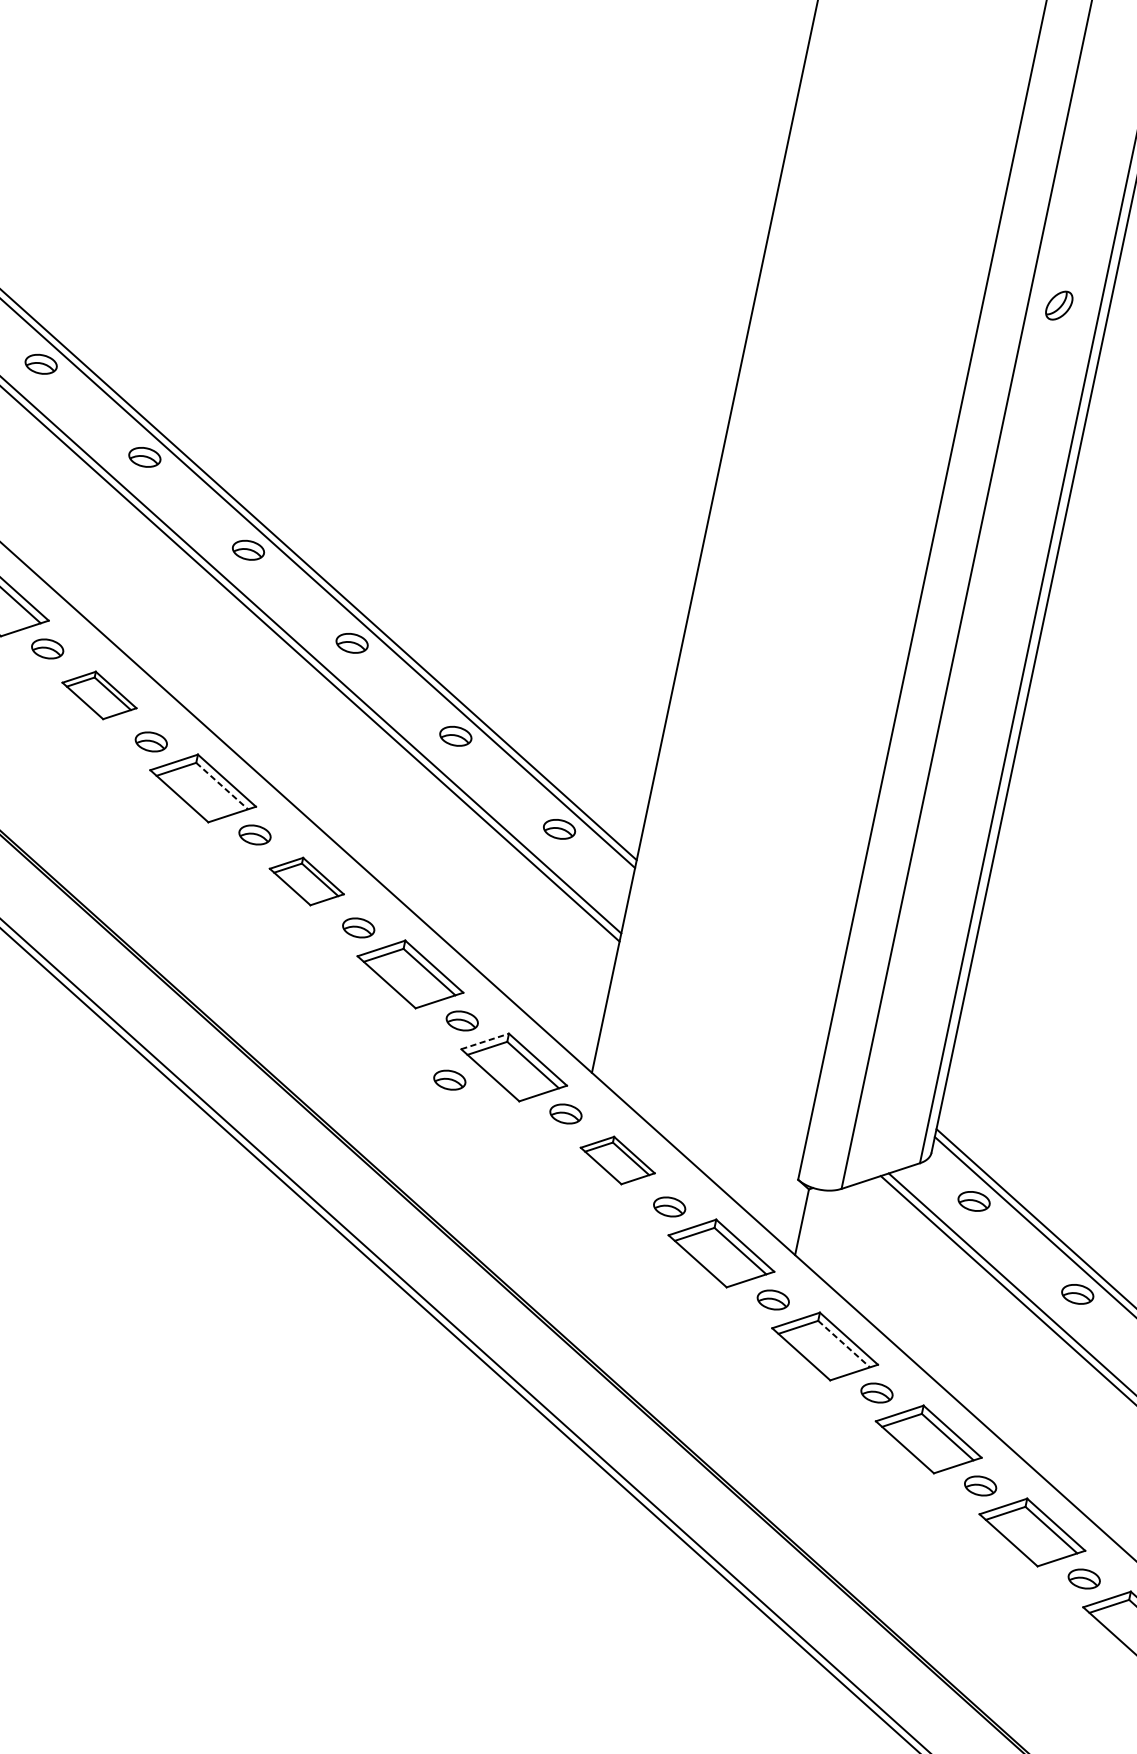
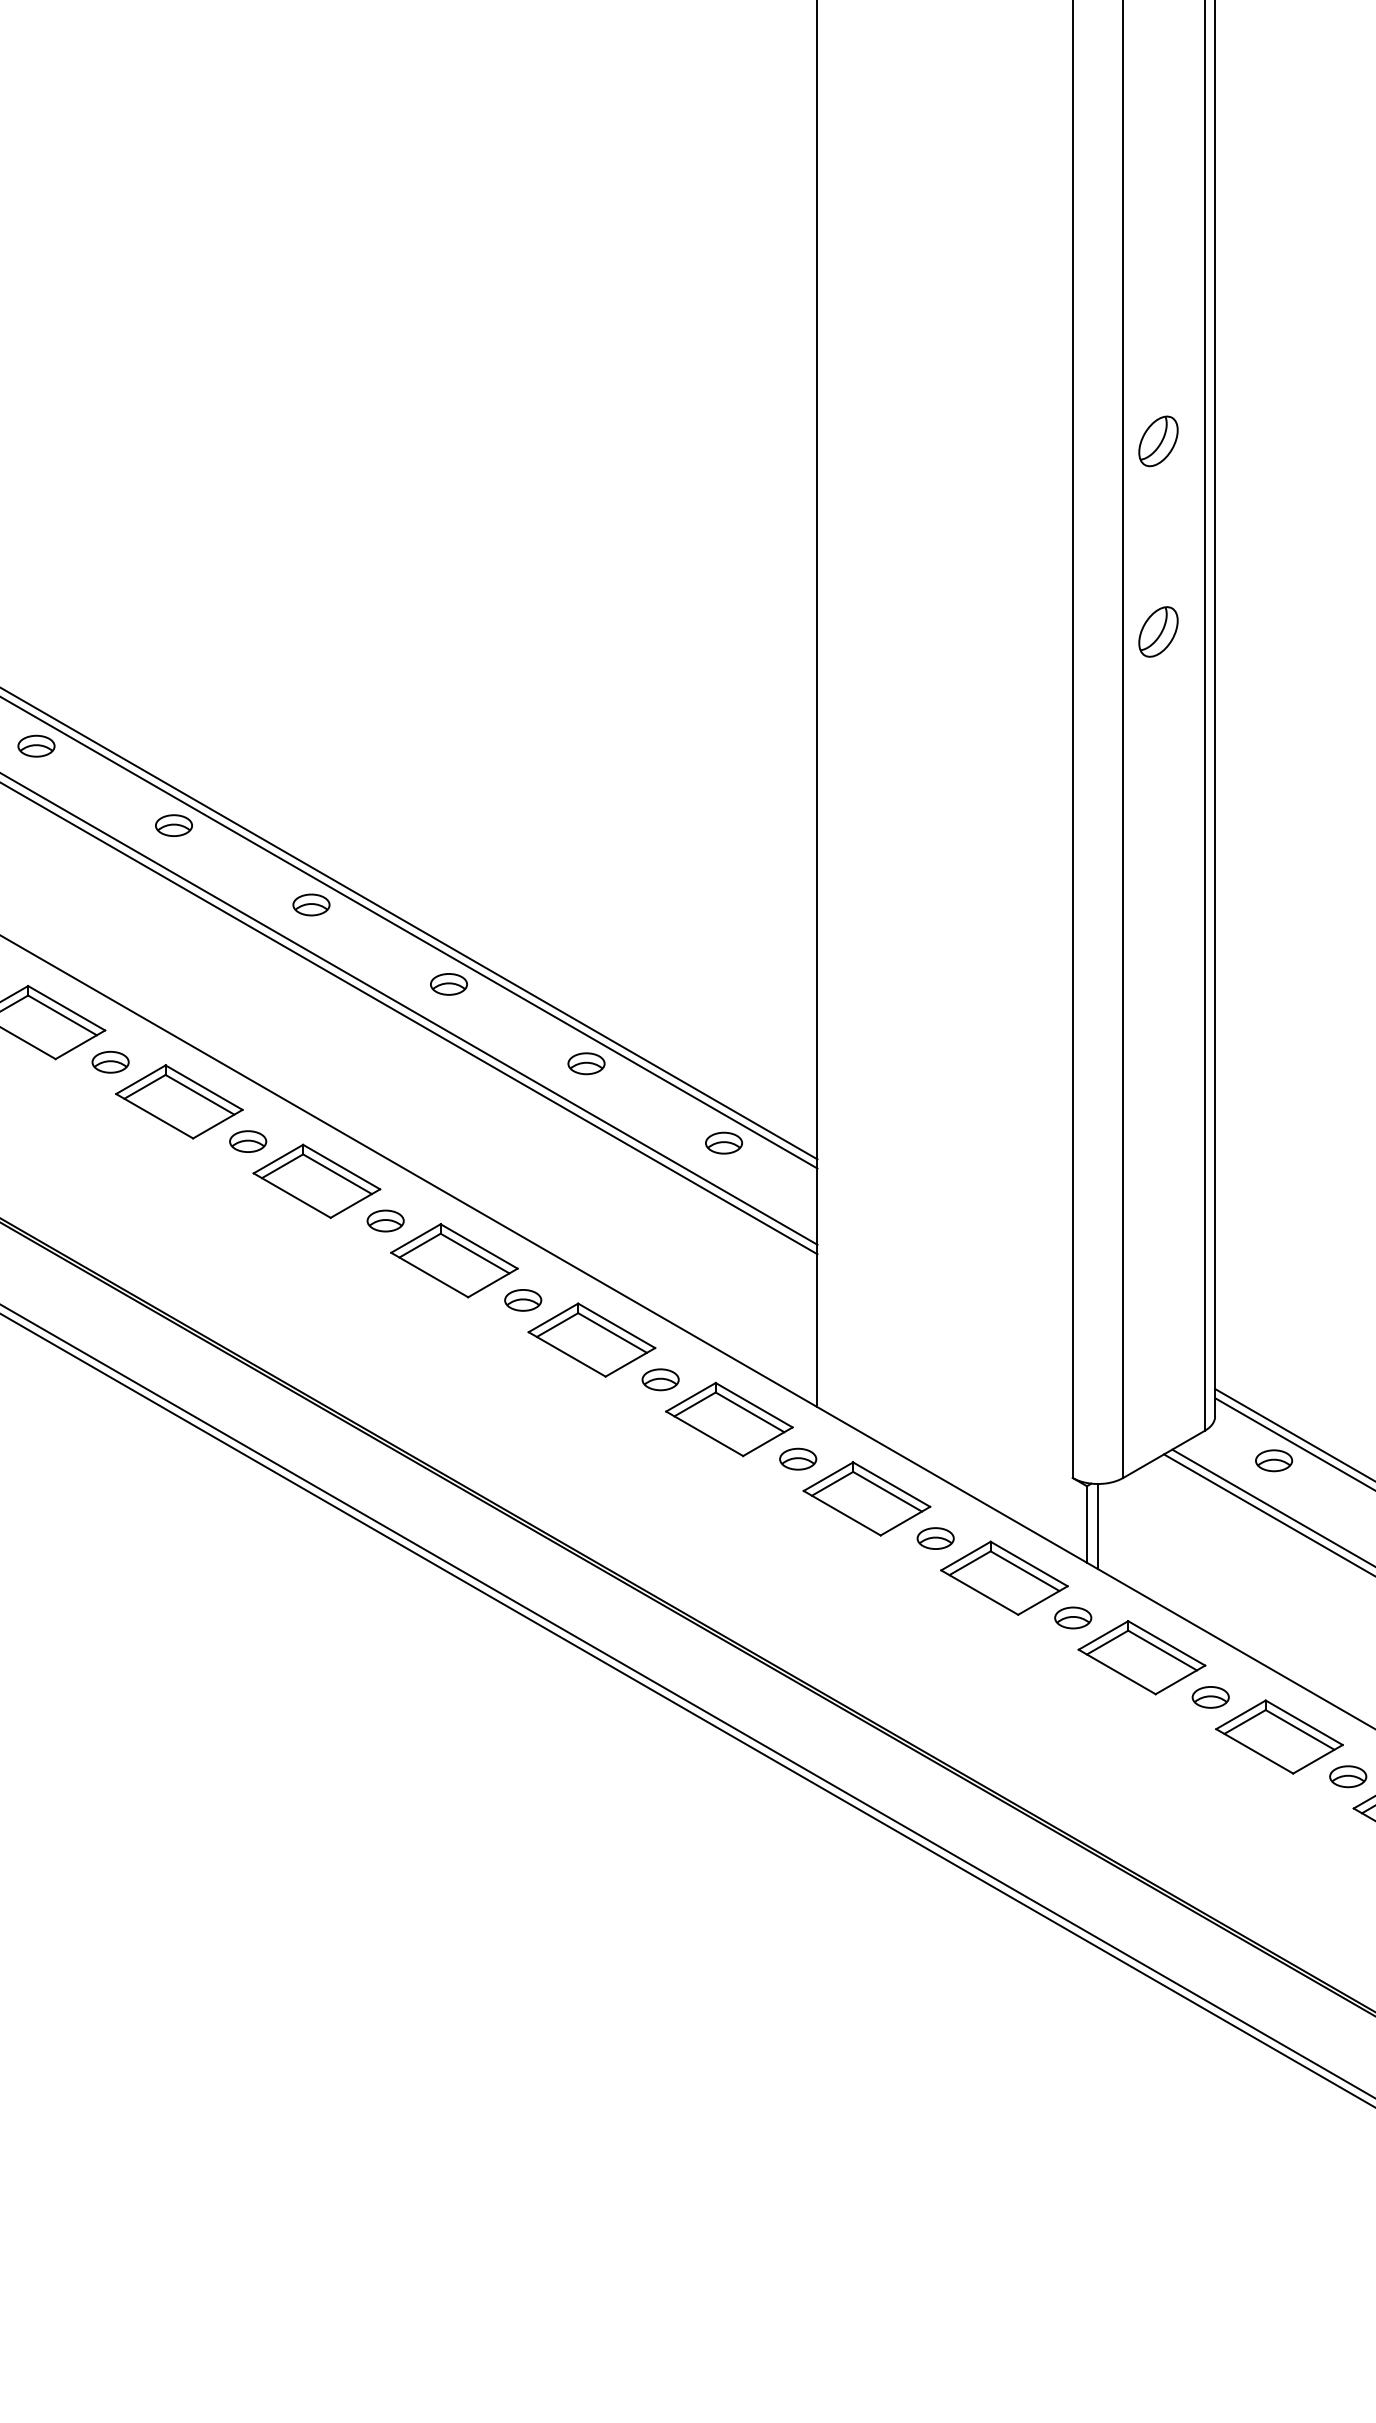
part: (1059, 305) -> (1158, 441), size x1.43
part: (1024, 468) -> (1158, 631), added
part: (99, 695) -> (179, 1101), size x1.43
line: (222, 786) -> (337, 1174), dashed -> solid
part: (306, 881) -> (454, 1260), size x1.43
line: (484, 1041) -> (690, 1397), dashed -> solid
part: (449, 1079) -> (660, 1448), removed
part: (617, 1160) -> (866, 1498), size x1.43
line: (810, 1225) -> (1097, 1526), added
line: (844, 1344) -> (1162, 1650), dashed -> solid

